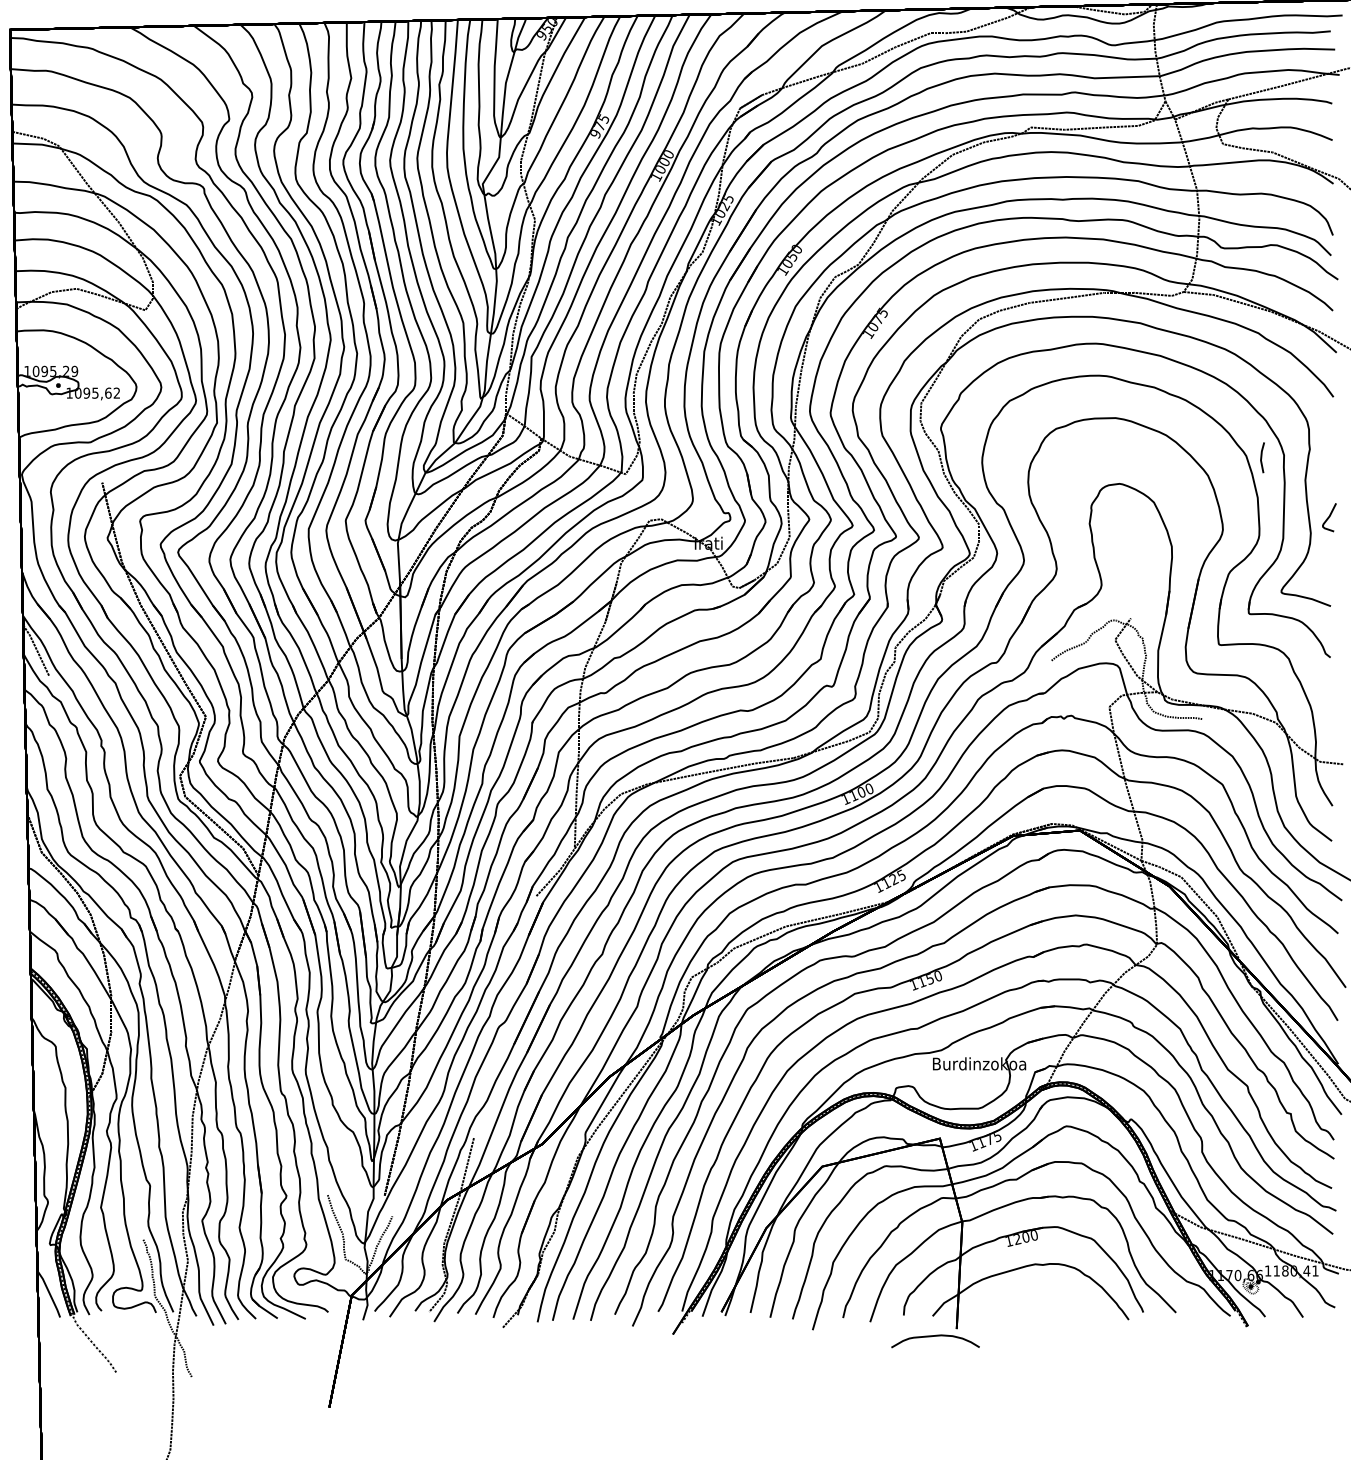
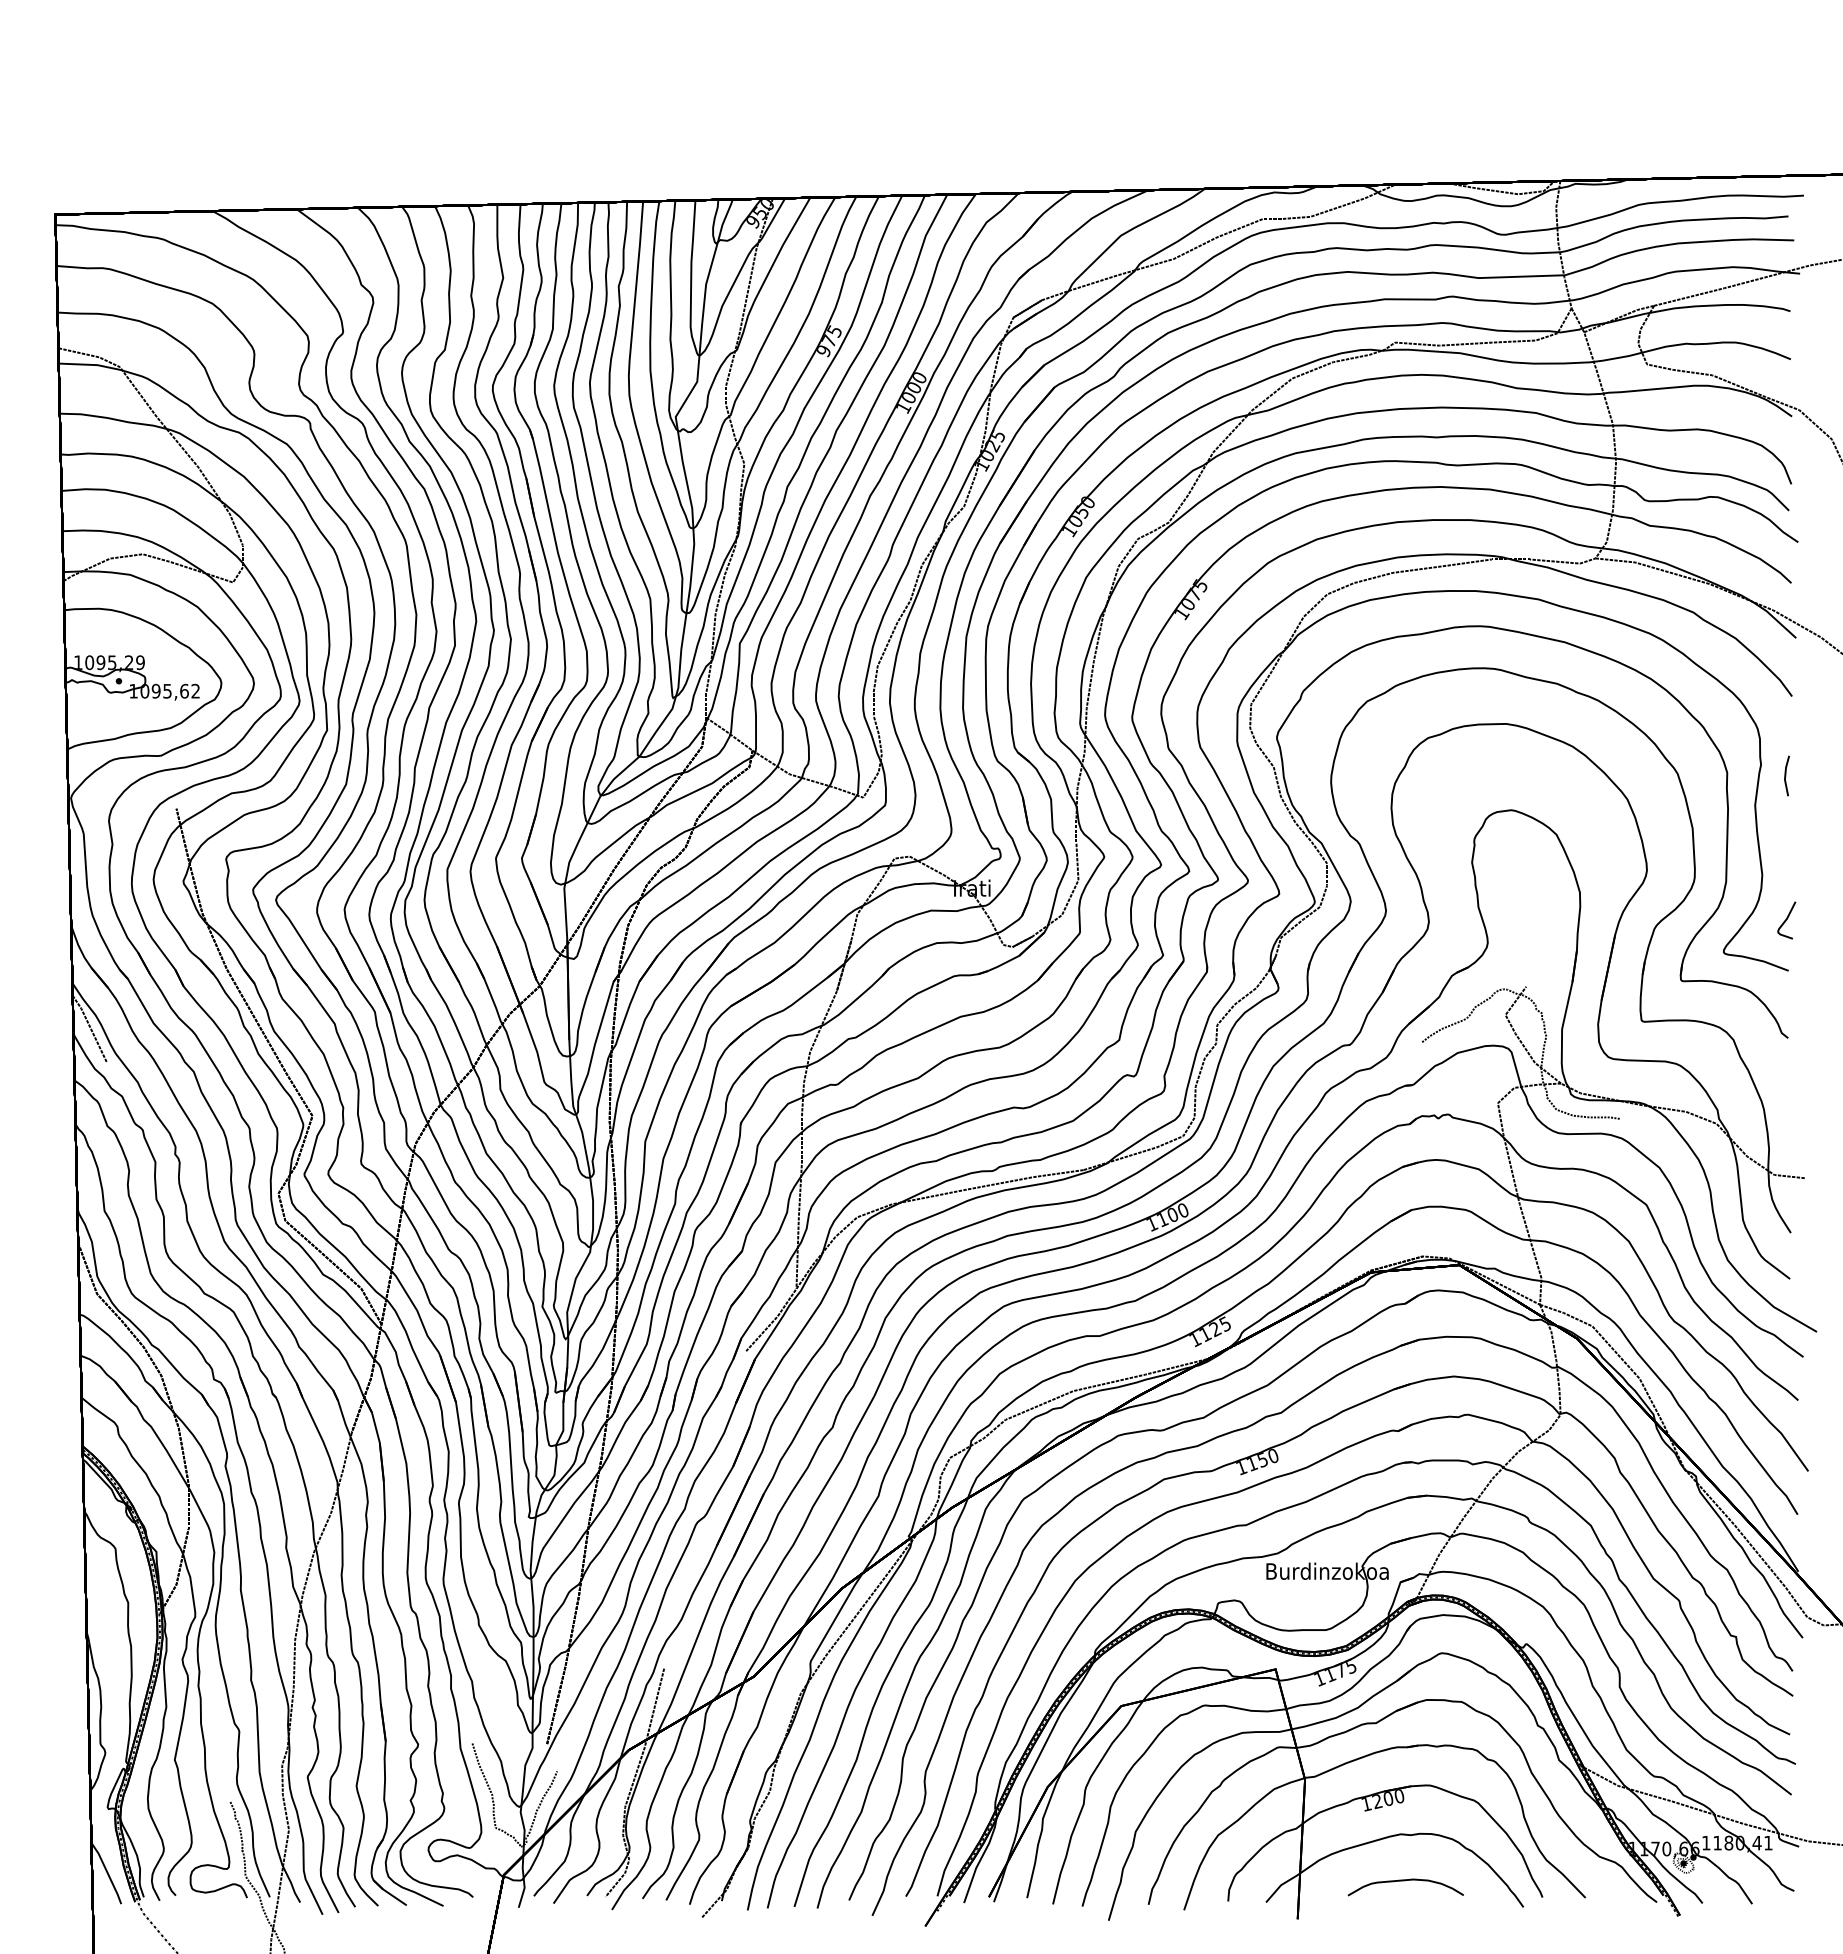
line: (1262, 457) -> (1786, 775), moved
curve: (1329, 517) -> (1786, 920), moved
curve: (935, 1336) -> (1405, 1881), moved

